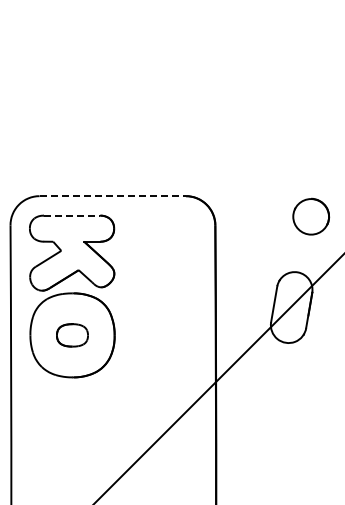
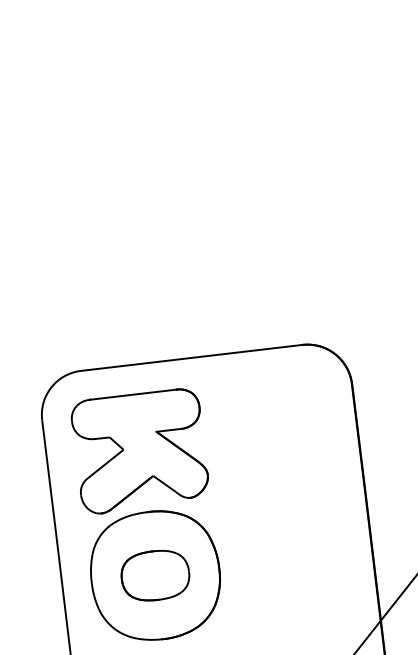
line: (113, 196) -> (192, 358), dashed -> solid
line: (72, 215) -> (134, 394), dashed -> solid
part: (72, 335) -> (155, 575), size x1.43

